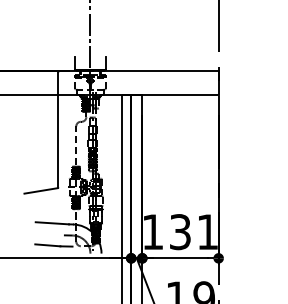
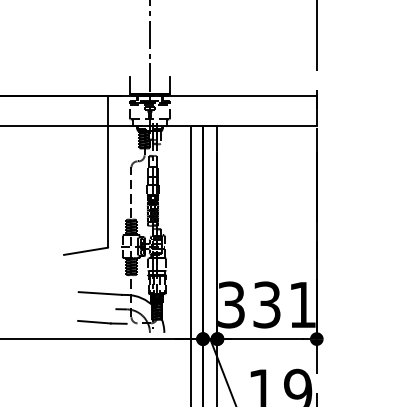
text: (153, 231) -> (231, 304), 131 -> 331

